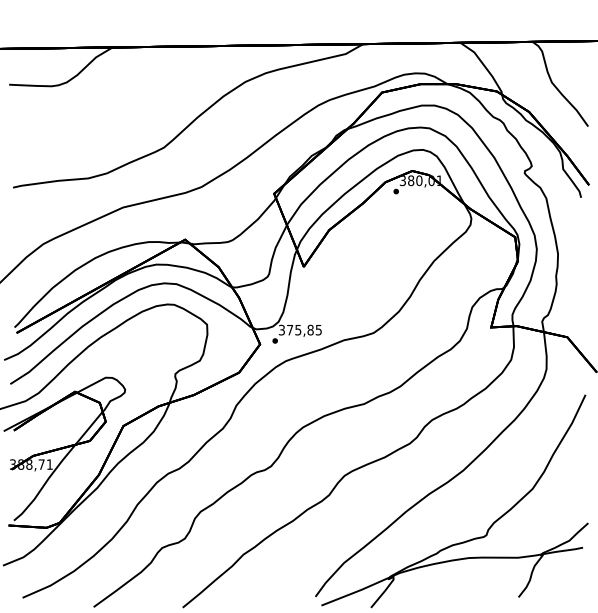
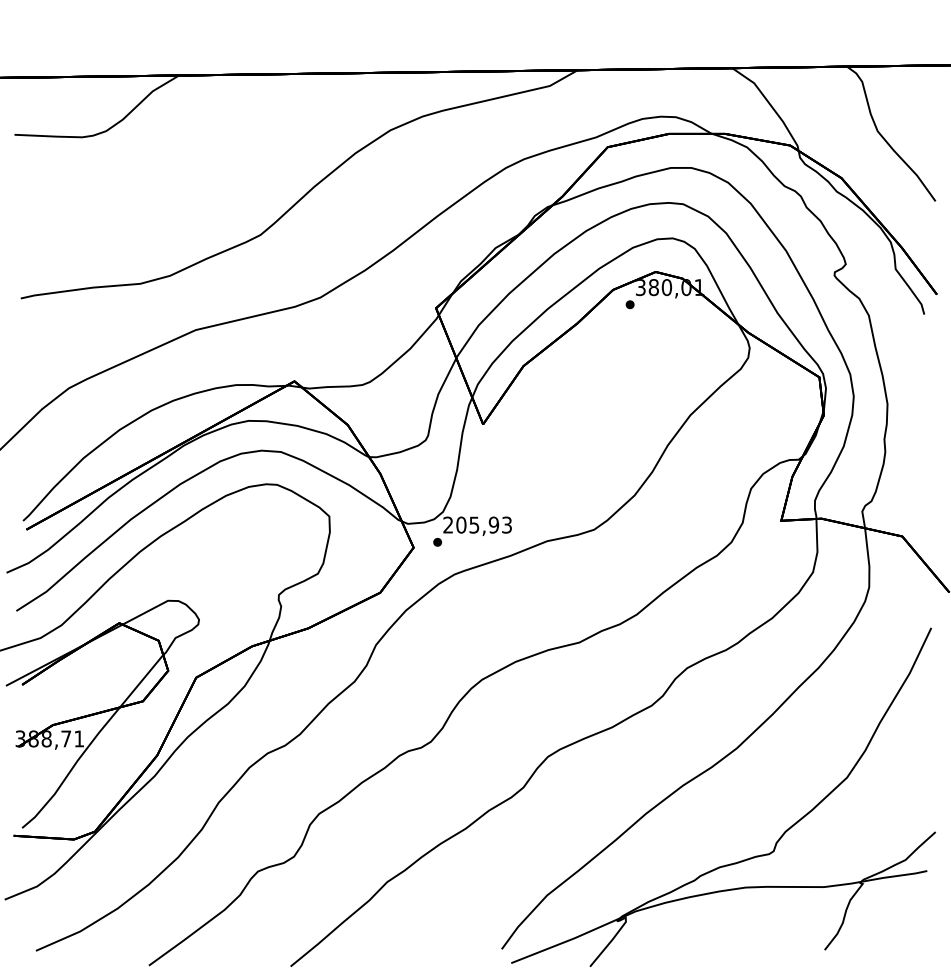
text: (299, 329) -> (476, 524), 375,85 -> 205,93

